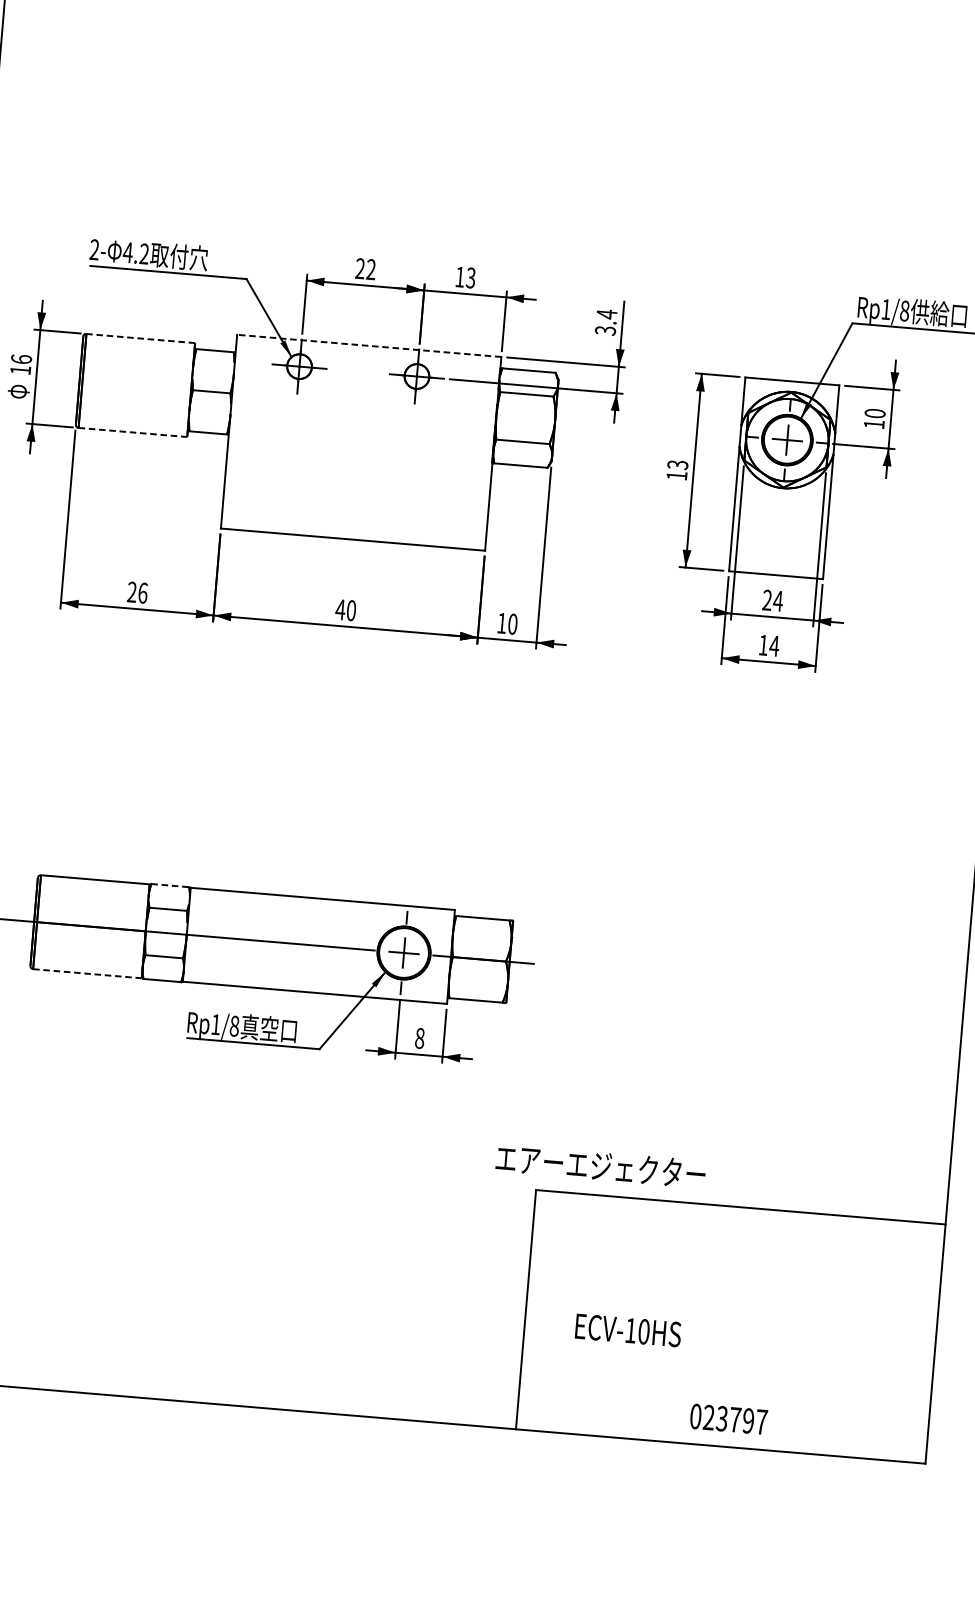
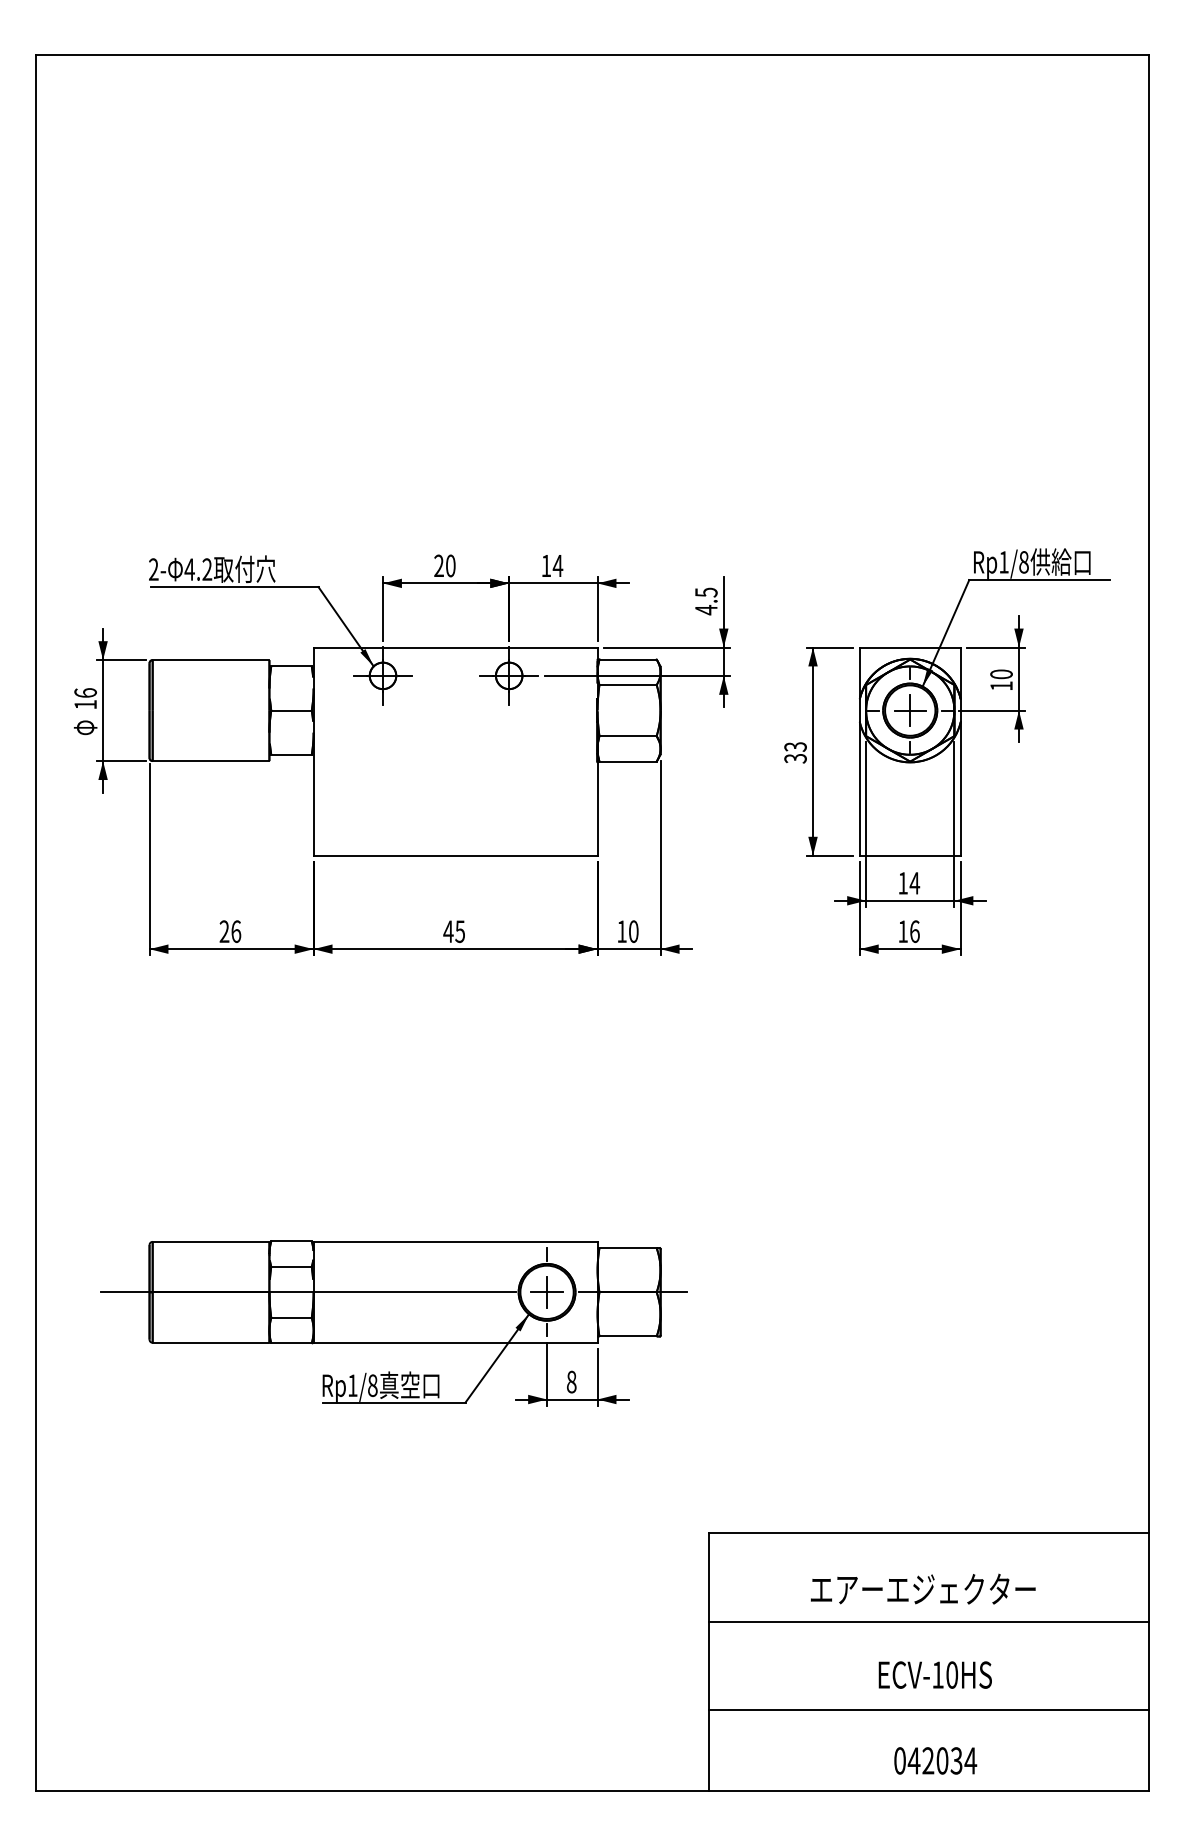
text: (370, 269) -> (450, 565), 22 -> 20
text: (470, 277) -> (557, 565), 13 -> 14
text: (606, 322) -> (706, 601), 3.4 -> 4.5
line: (140, 338) -> (210, 660), dashed -> solid
line: (369, 345) -> (455, 647), dashed -> solid
line: (133, 432) -> (211, 761), dashed -> solid
text: (676, 475) -> (795, 758), 13 -> 33
text: (766, 600) -> (902, 883), 24 -> 14
text: (351, 610) -> (460, 931), 40 -> 45
text: (774, 646) -> (914, 931), 14 -> 16
line: (171, 885) -> (292, 1241), dashed -> solid
line: (87, 973) -> (211, 1342), dashed -> solid
text: (601, 1165) -> (923, 1588), moved
line: (734, 1289) -> (929, 1621), added
text: (627, 1329) -> (934, 1674), moved
line: (727, 1371) -> (929, 1710), added
text: (735, 1419) -> (942, 1760), 023797 -> 042034

